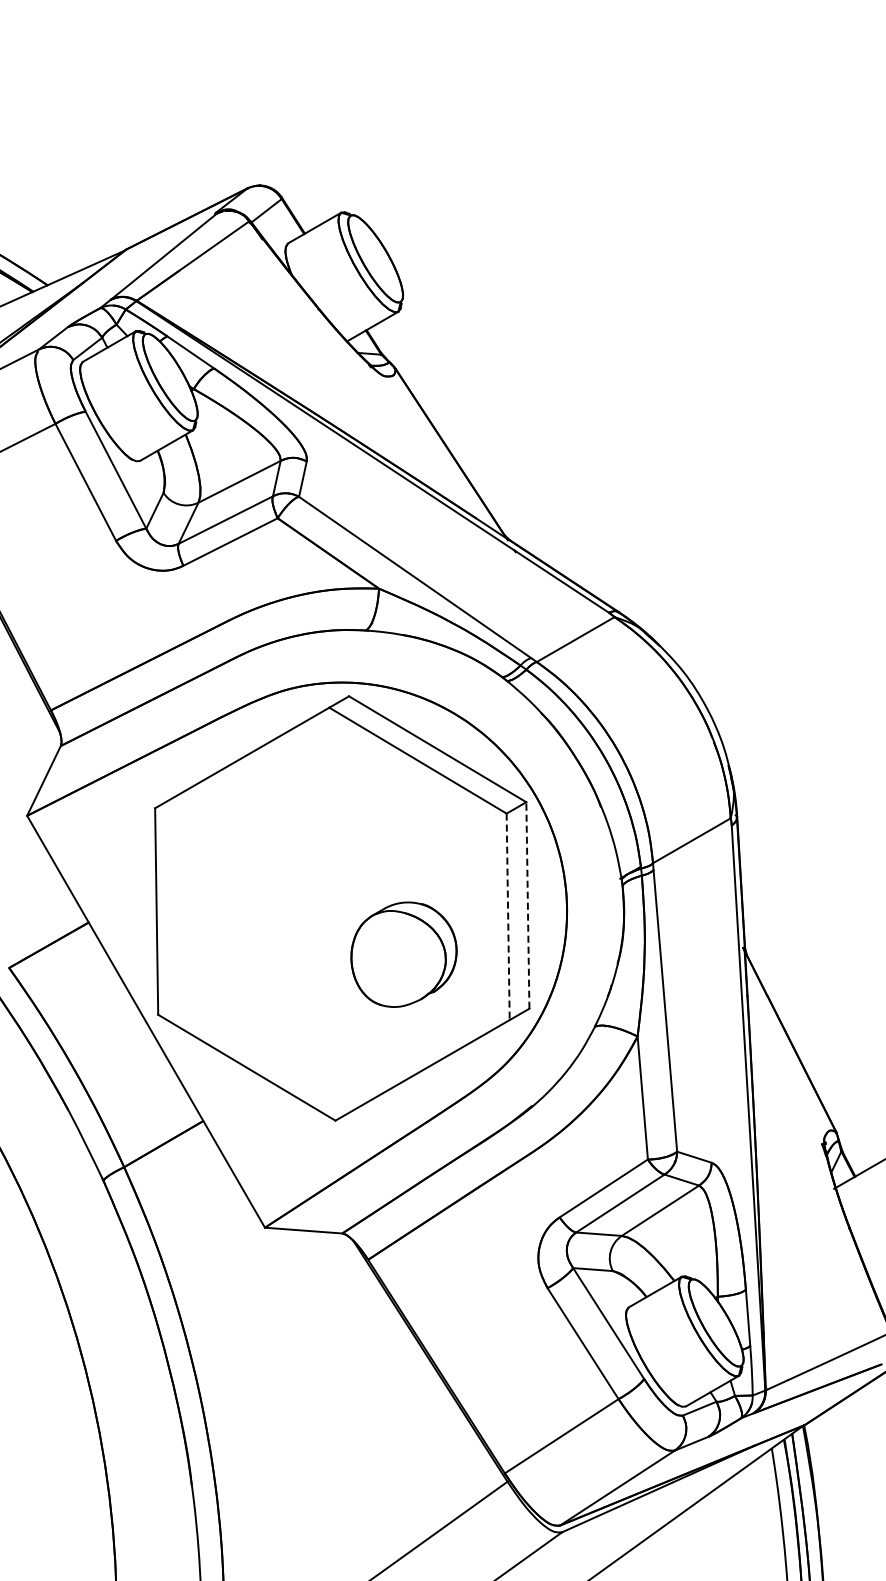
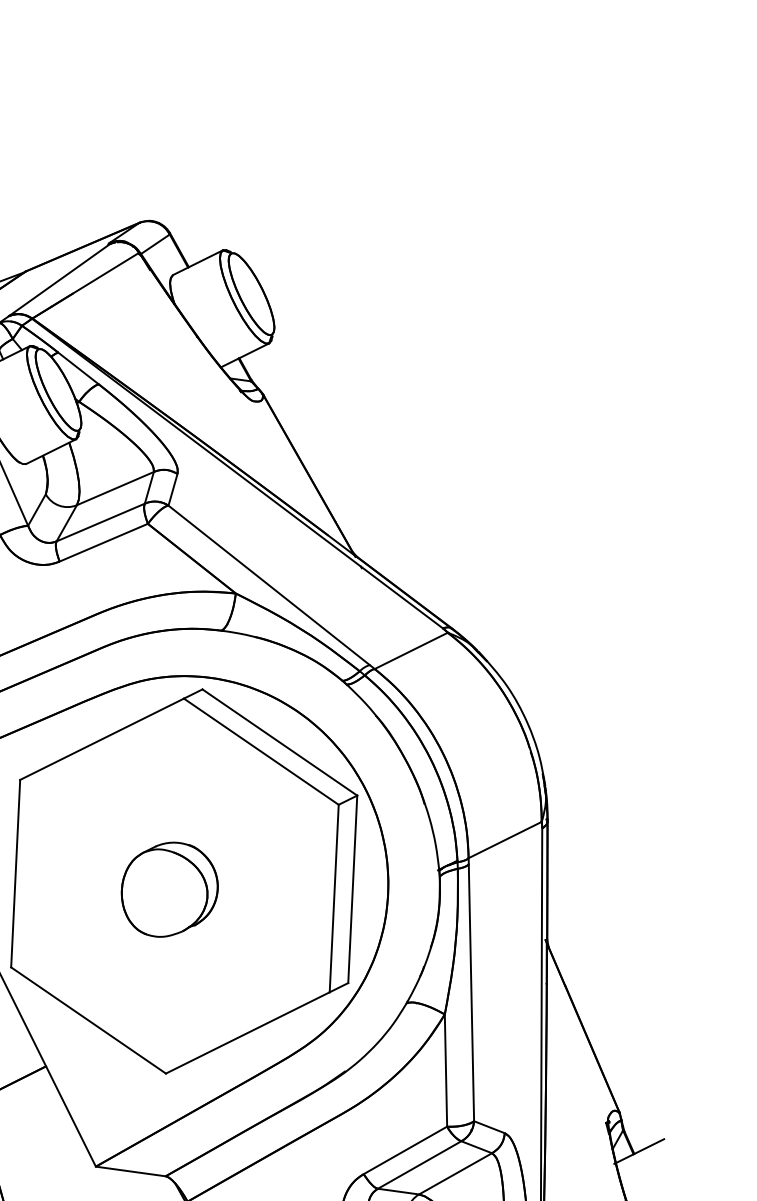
line: (527, 904) -> (352, 888), dashed -> solid
line: (508, 917) -> (334, 899), dashed -> solid
part: (403, 954) -> (169, 889), moved

